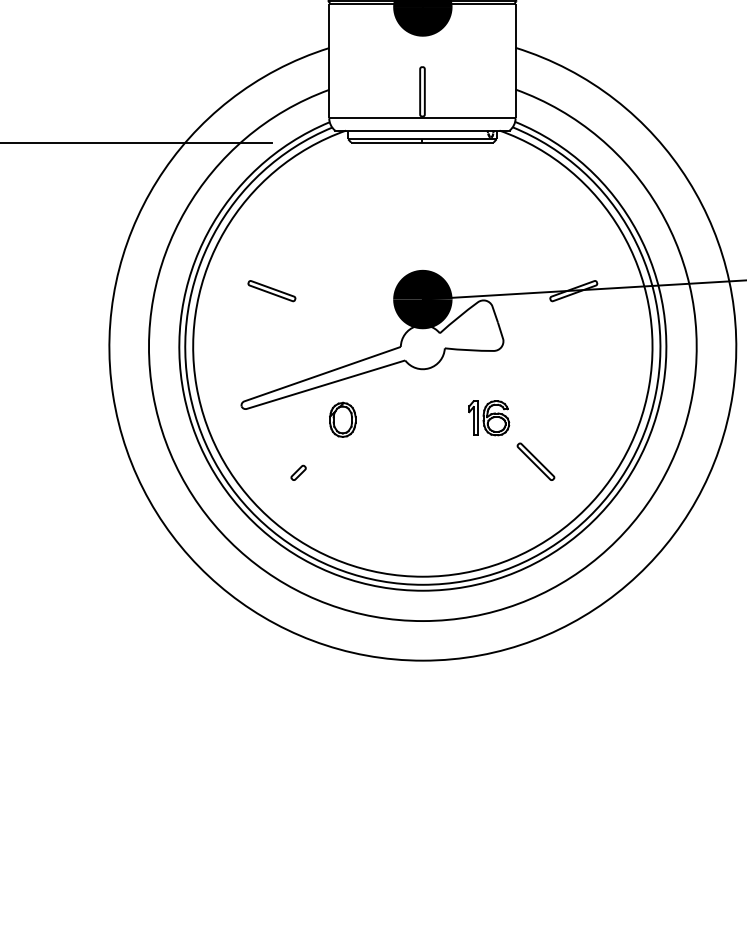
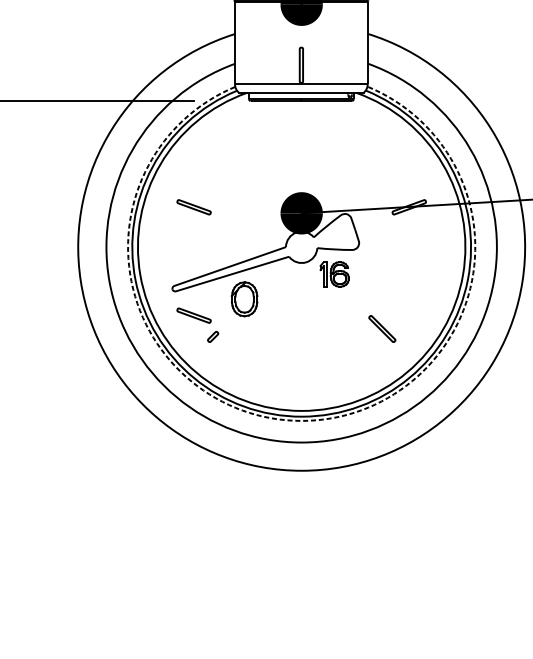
part: (489, 418) -> (334, 274), moved
part: (342, 419) -> (244, 298), size x1.4
part: (271, 443) -> (193, 315), added
arc: (423, 590) -> (302, 420), solid -> dashed

